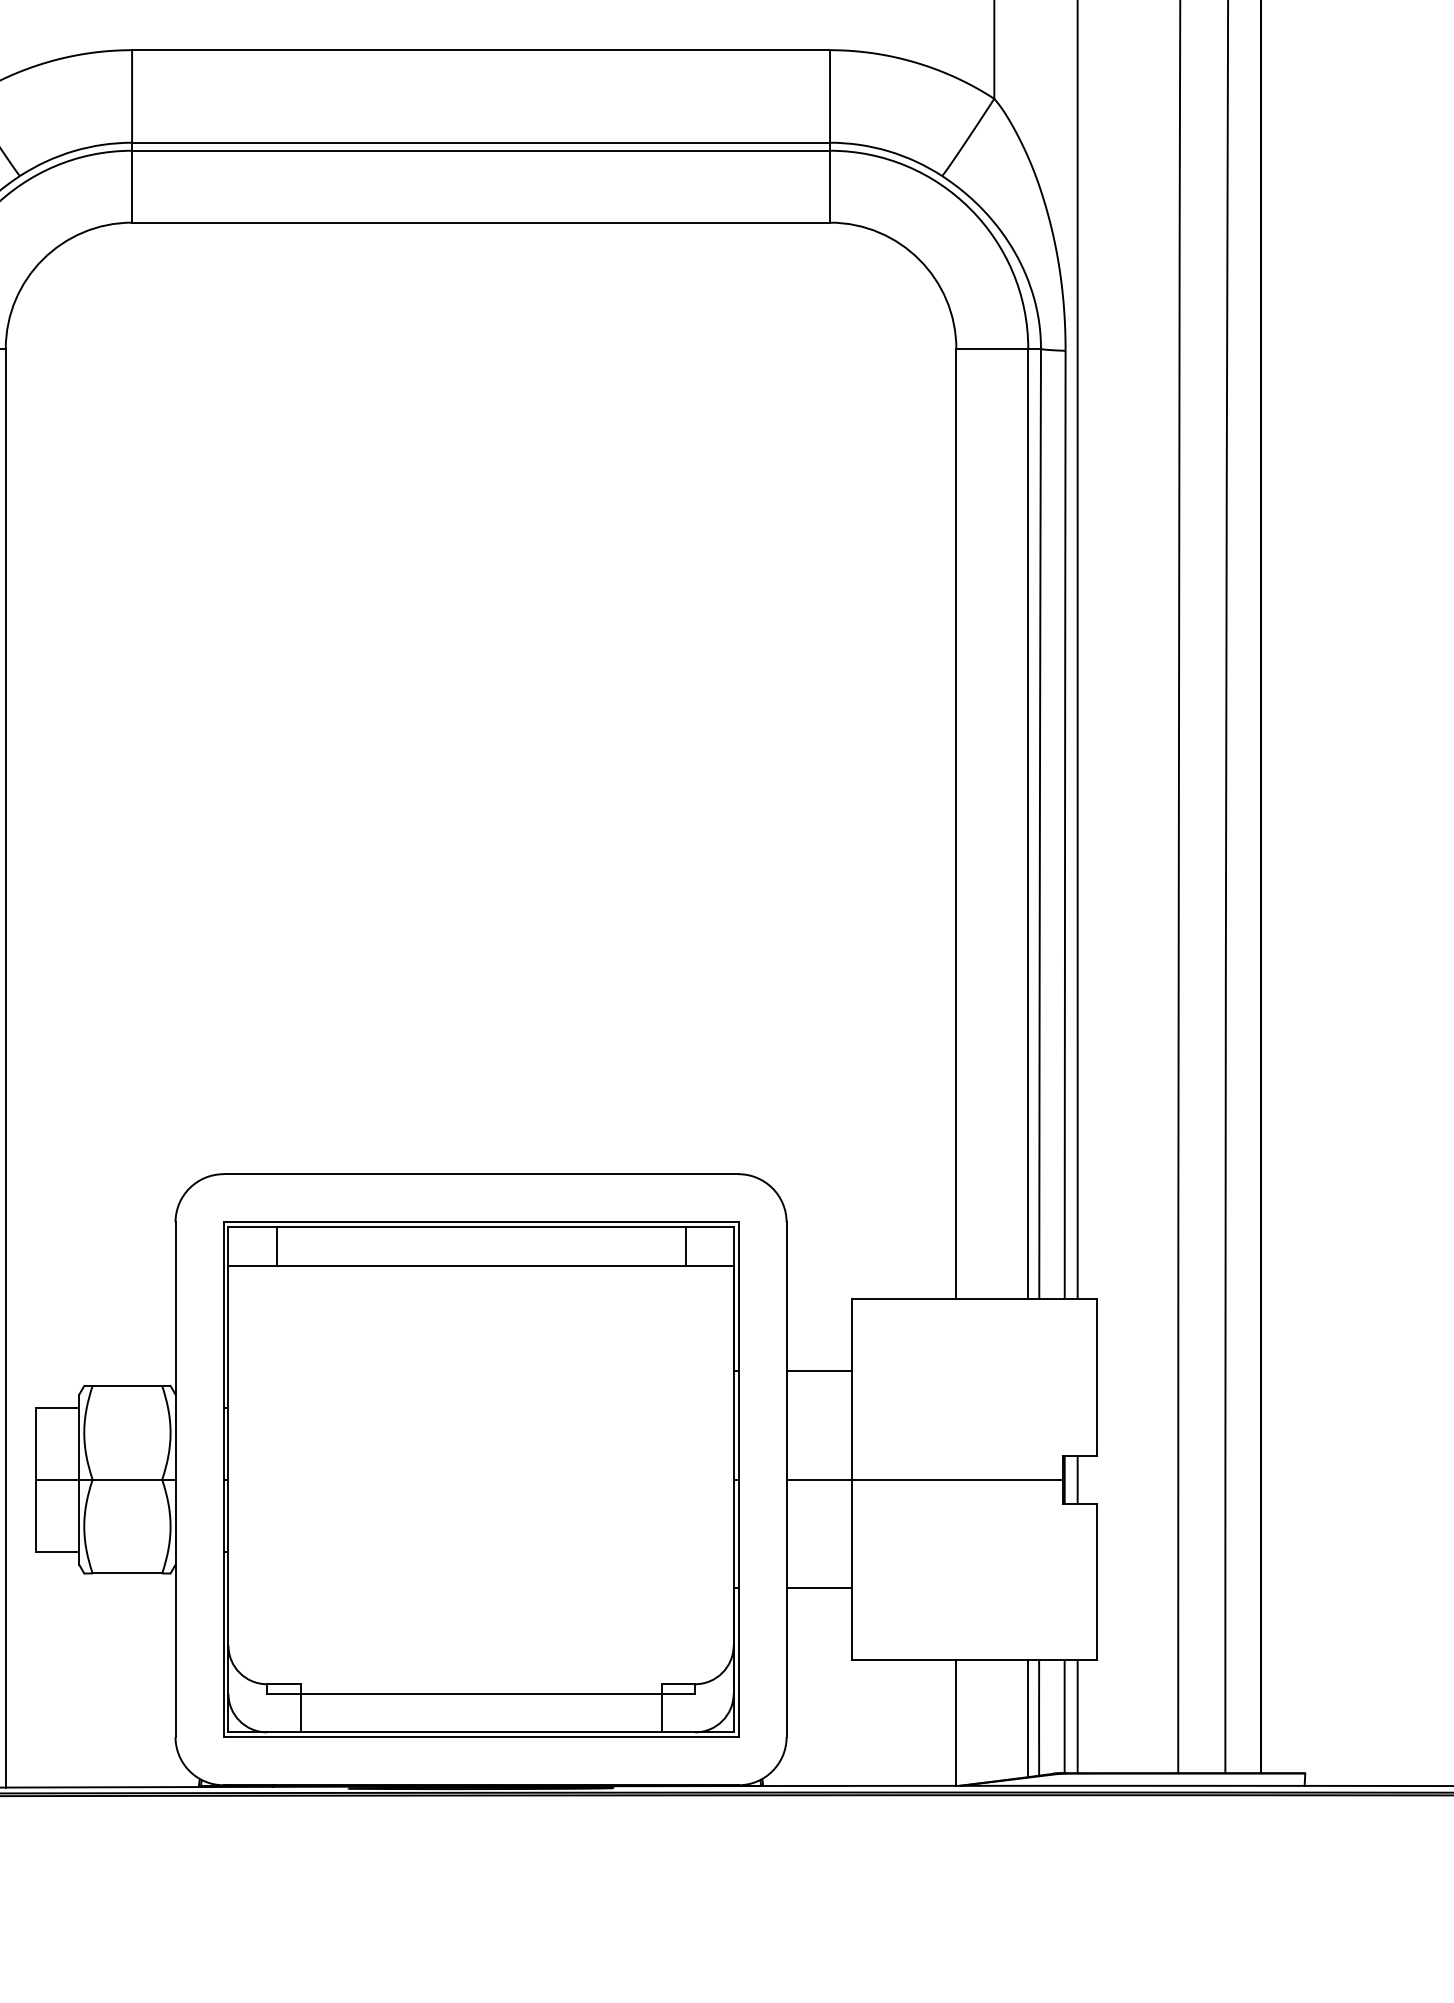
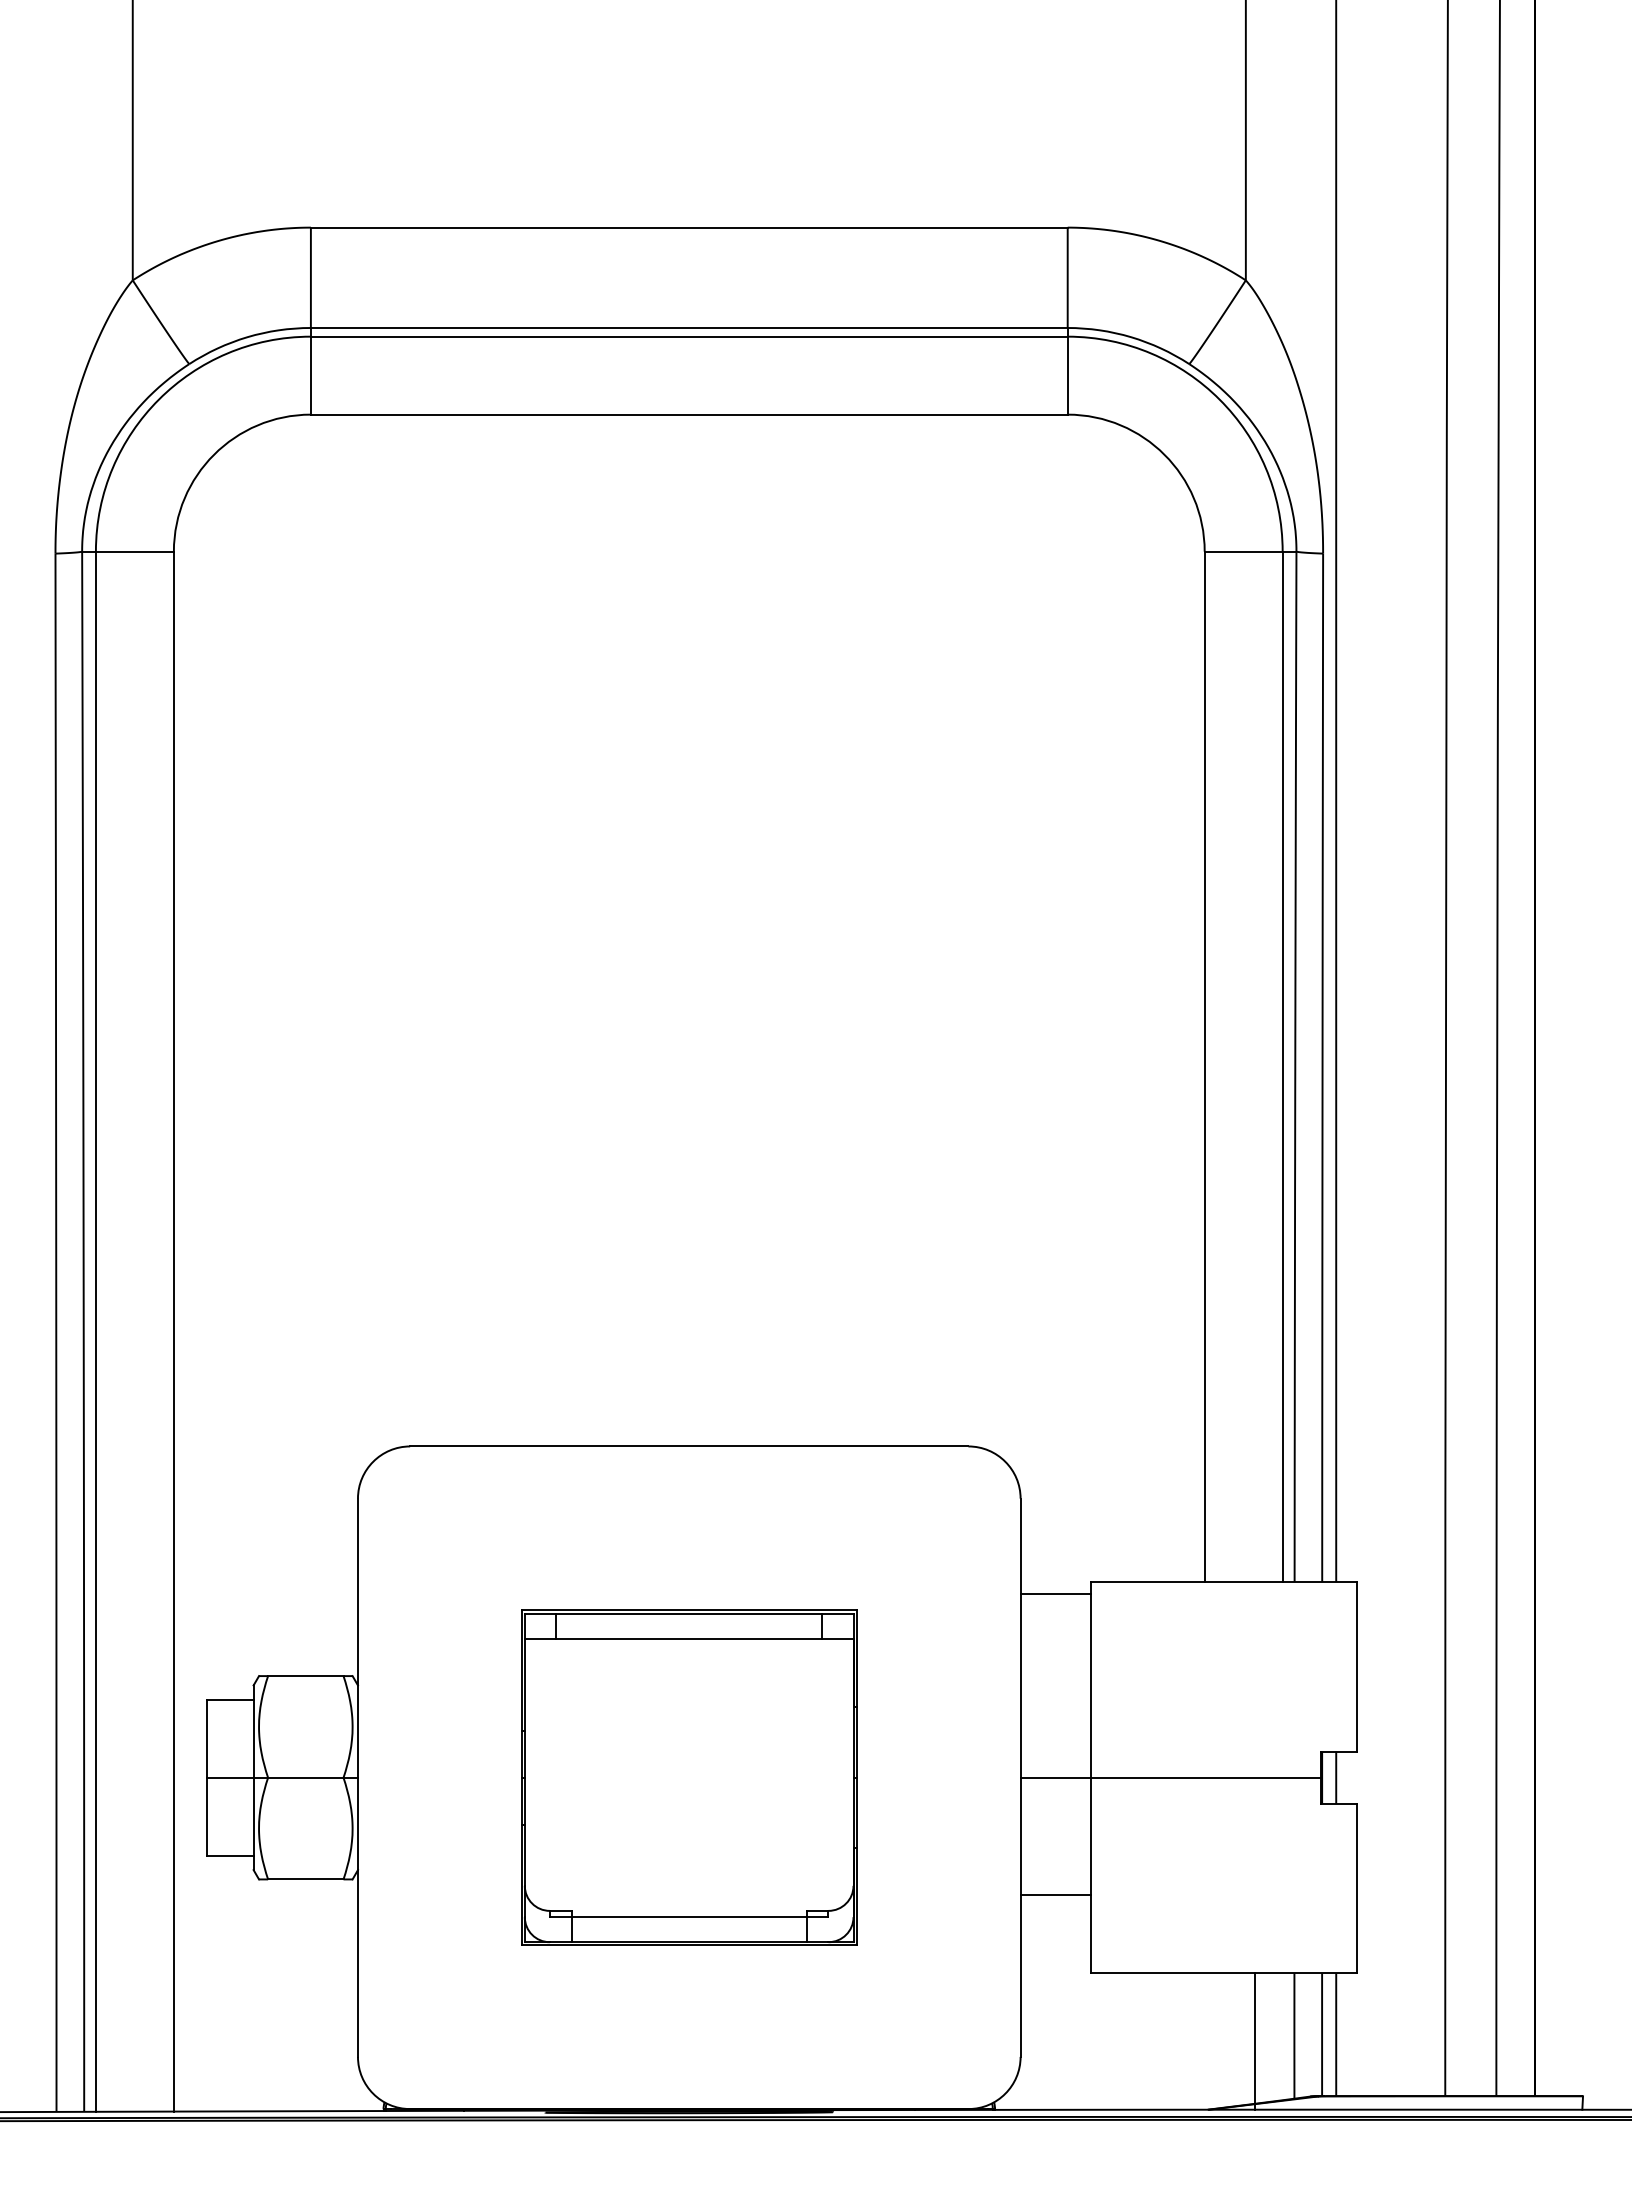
line: (818, 1371) -> (1055, 1594), moved
part: (480, 1479) -> (688, 1777), size x0.6
line: (1028, 1718) -> (1282, 2036), removed
line: (956, 1722) -> (1254, 2041), moved

